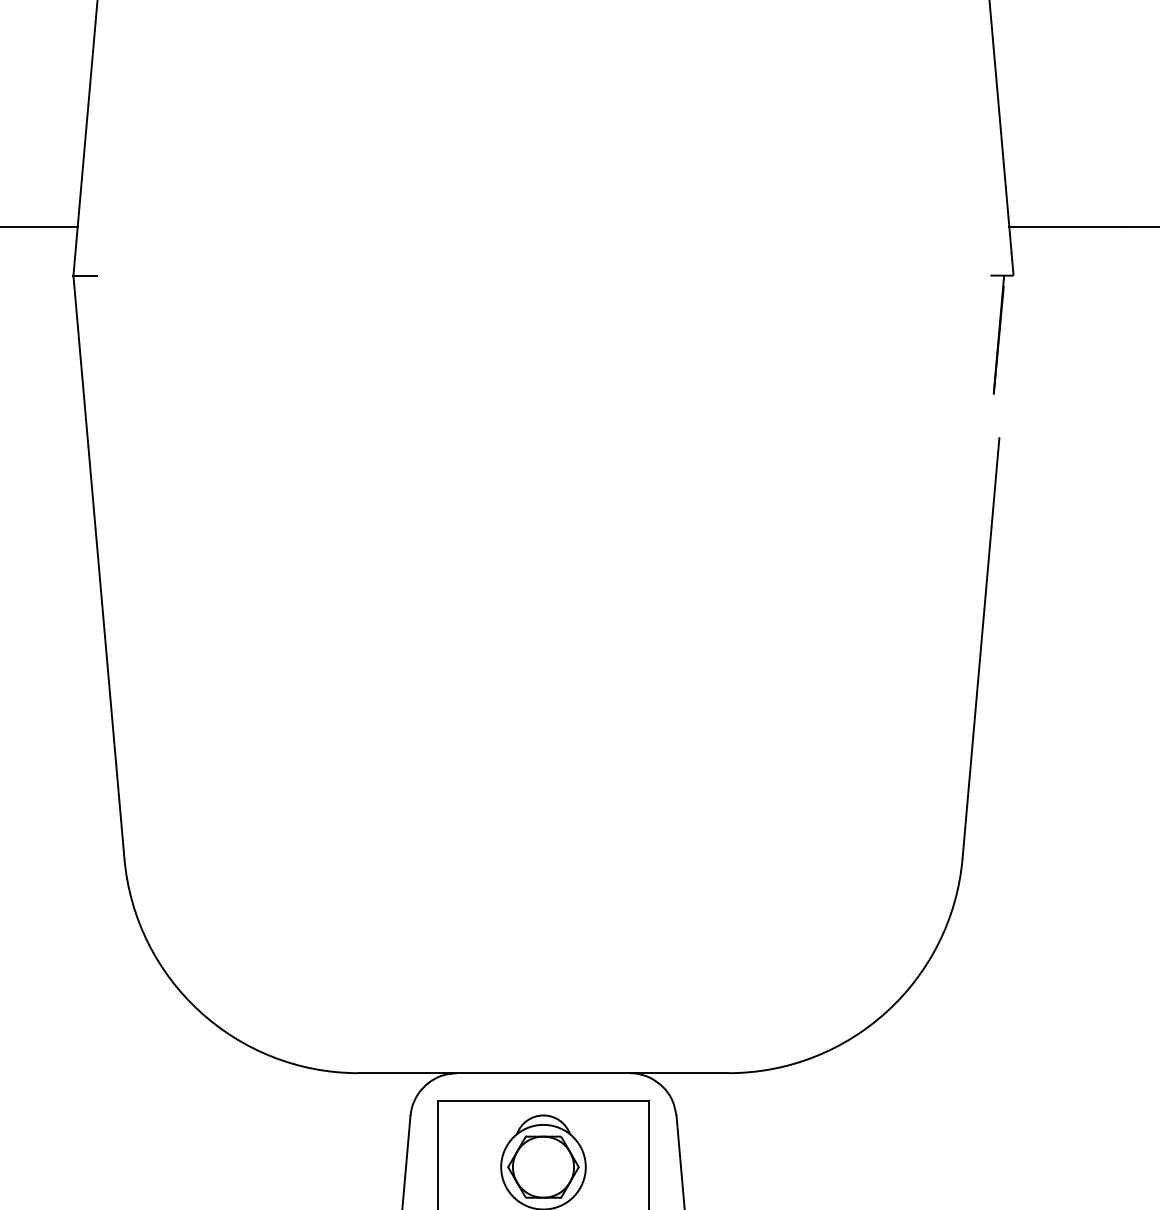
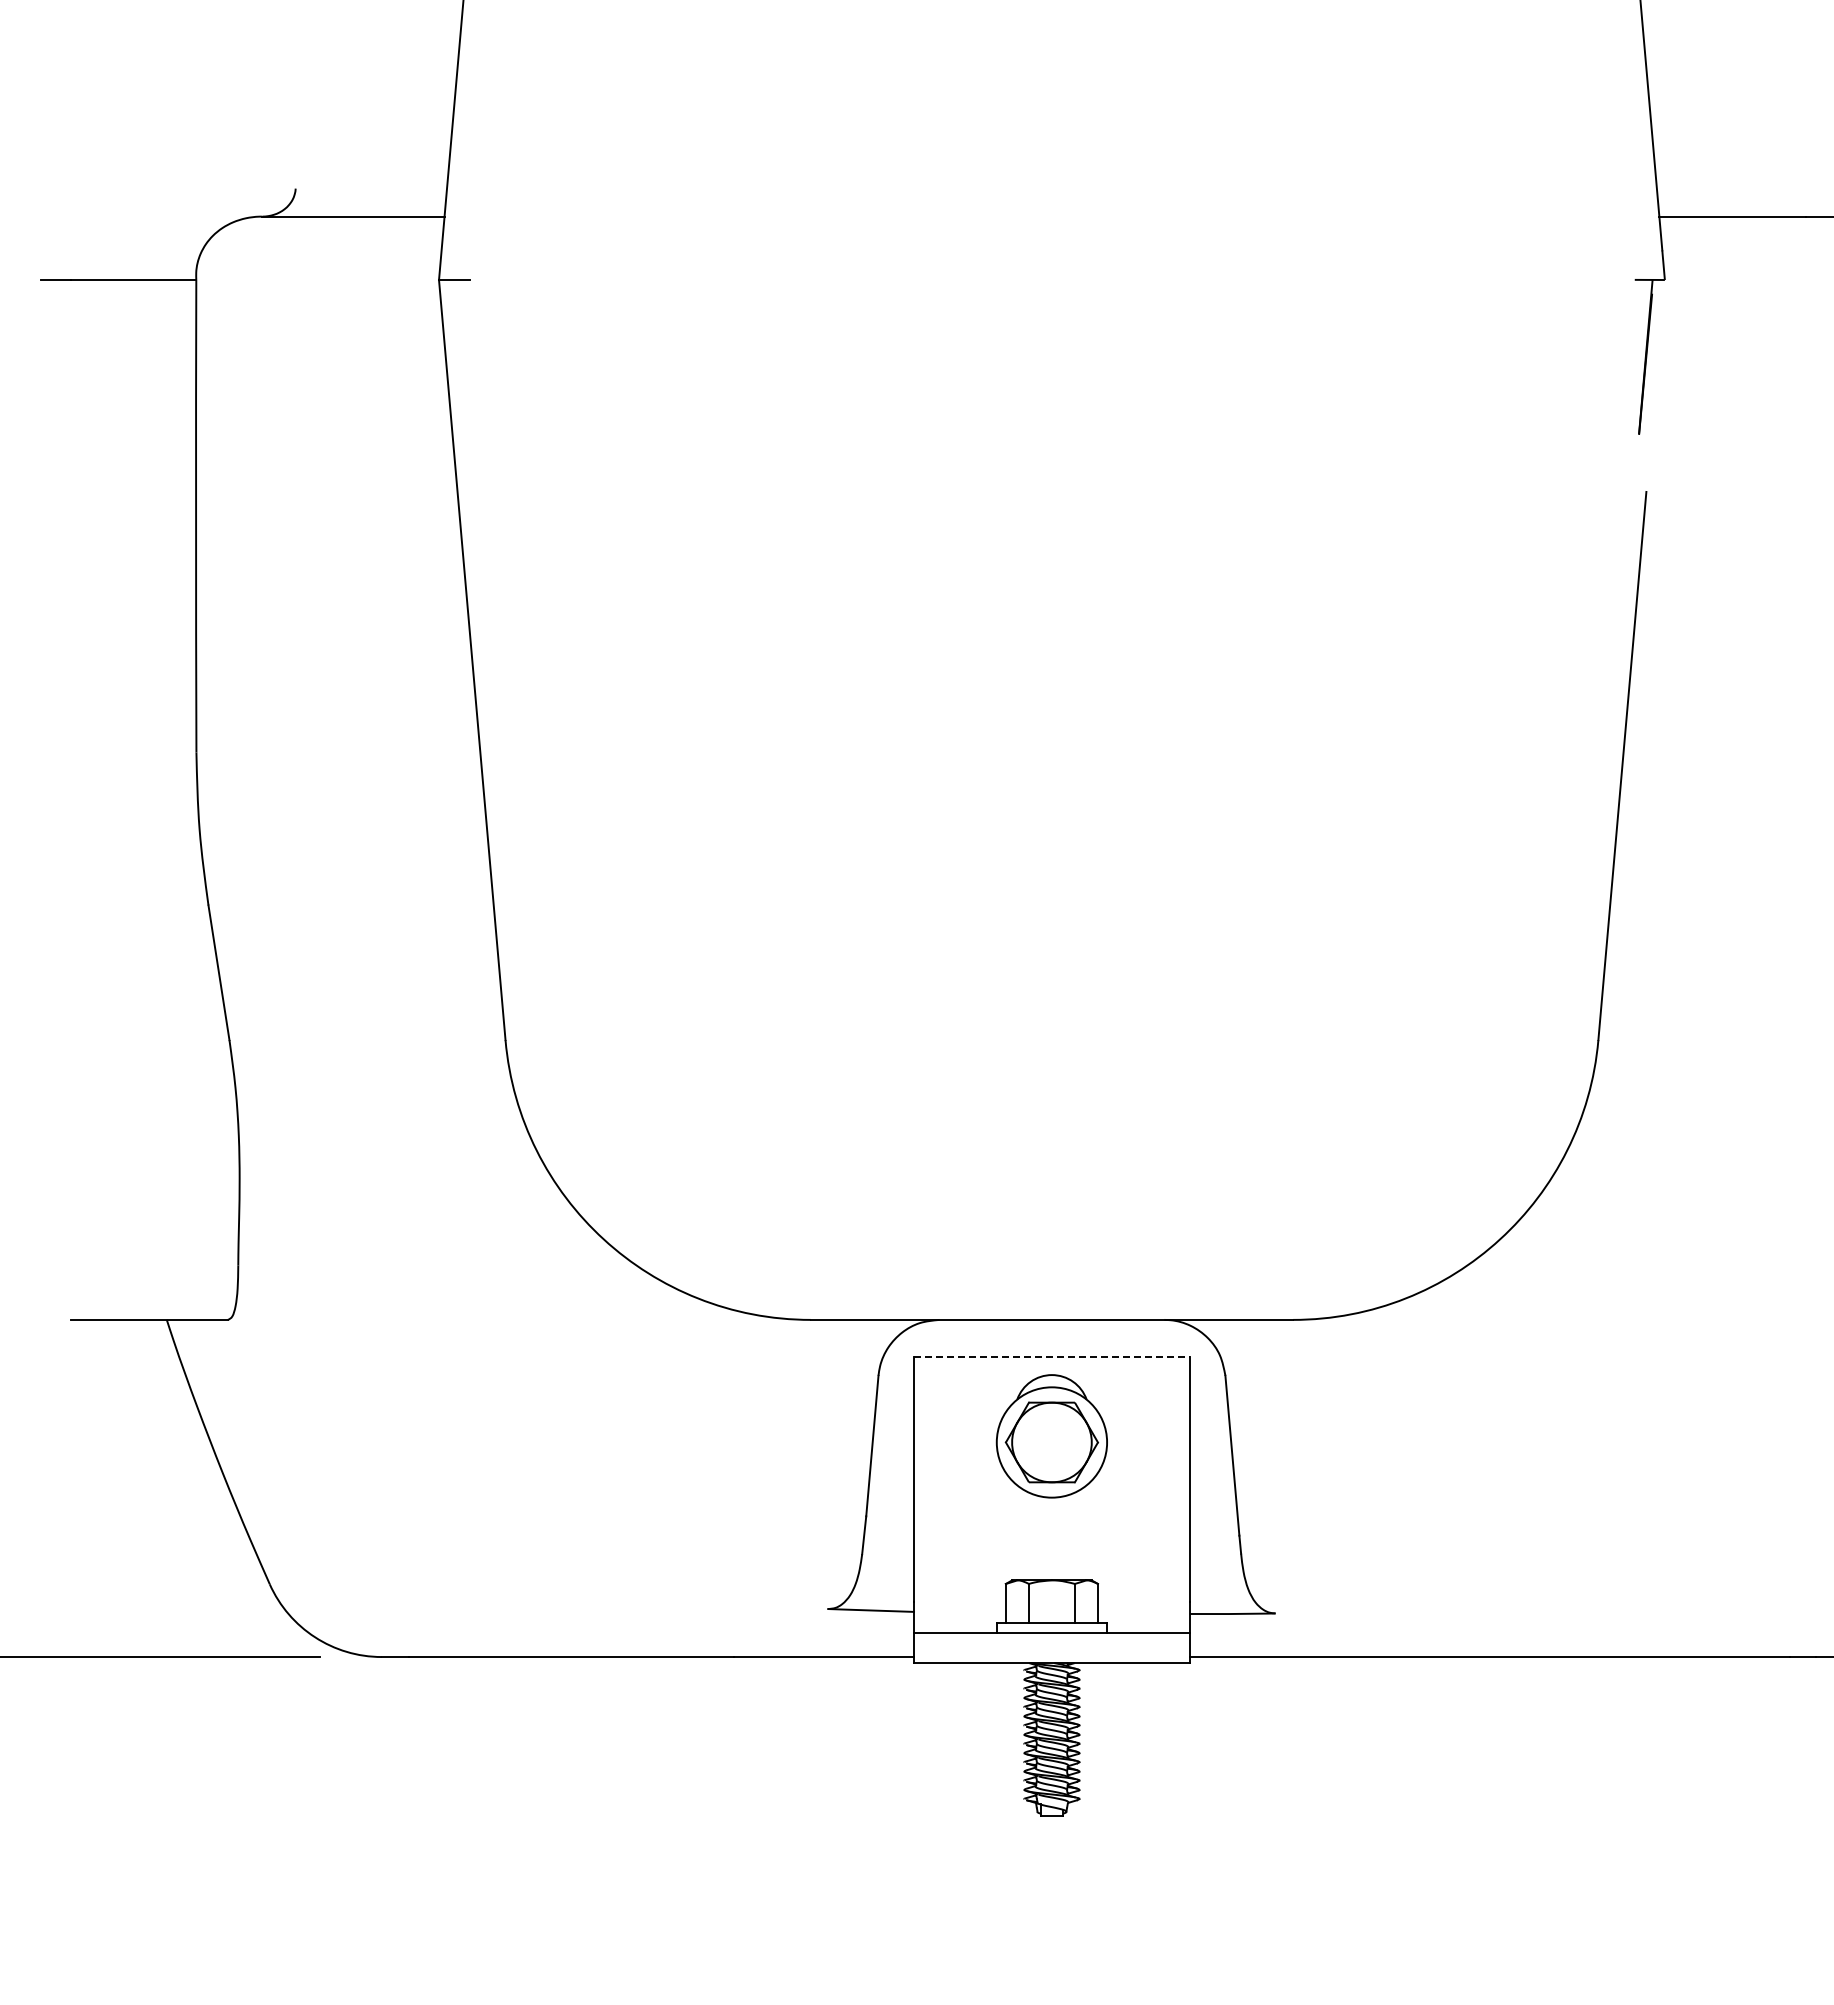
line: (543, 1101) -> (1051, 1356), solid -> dashed

